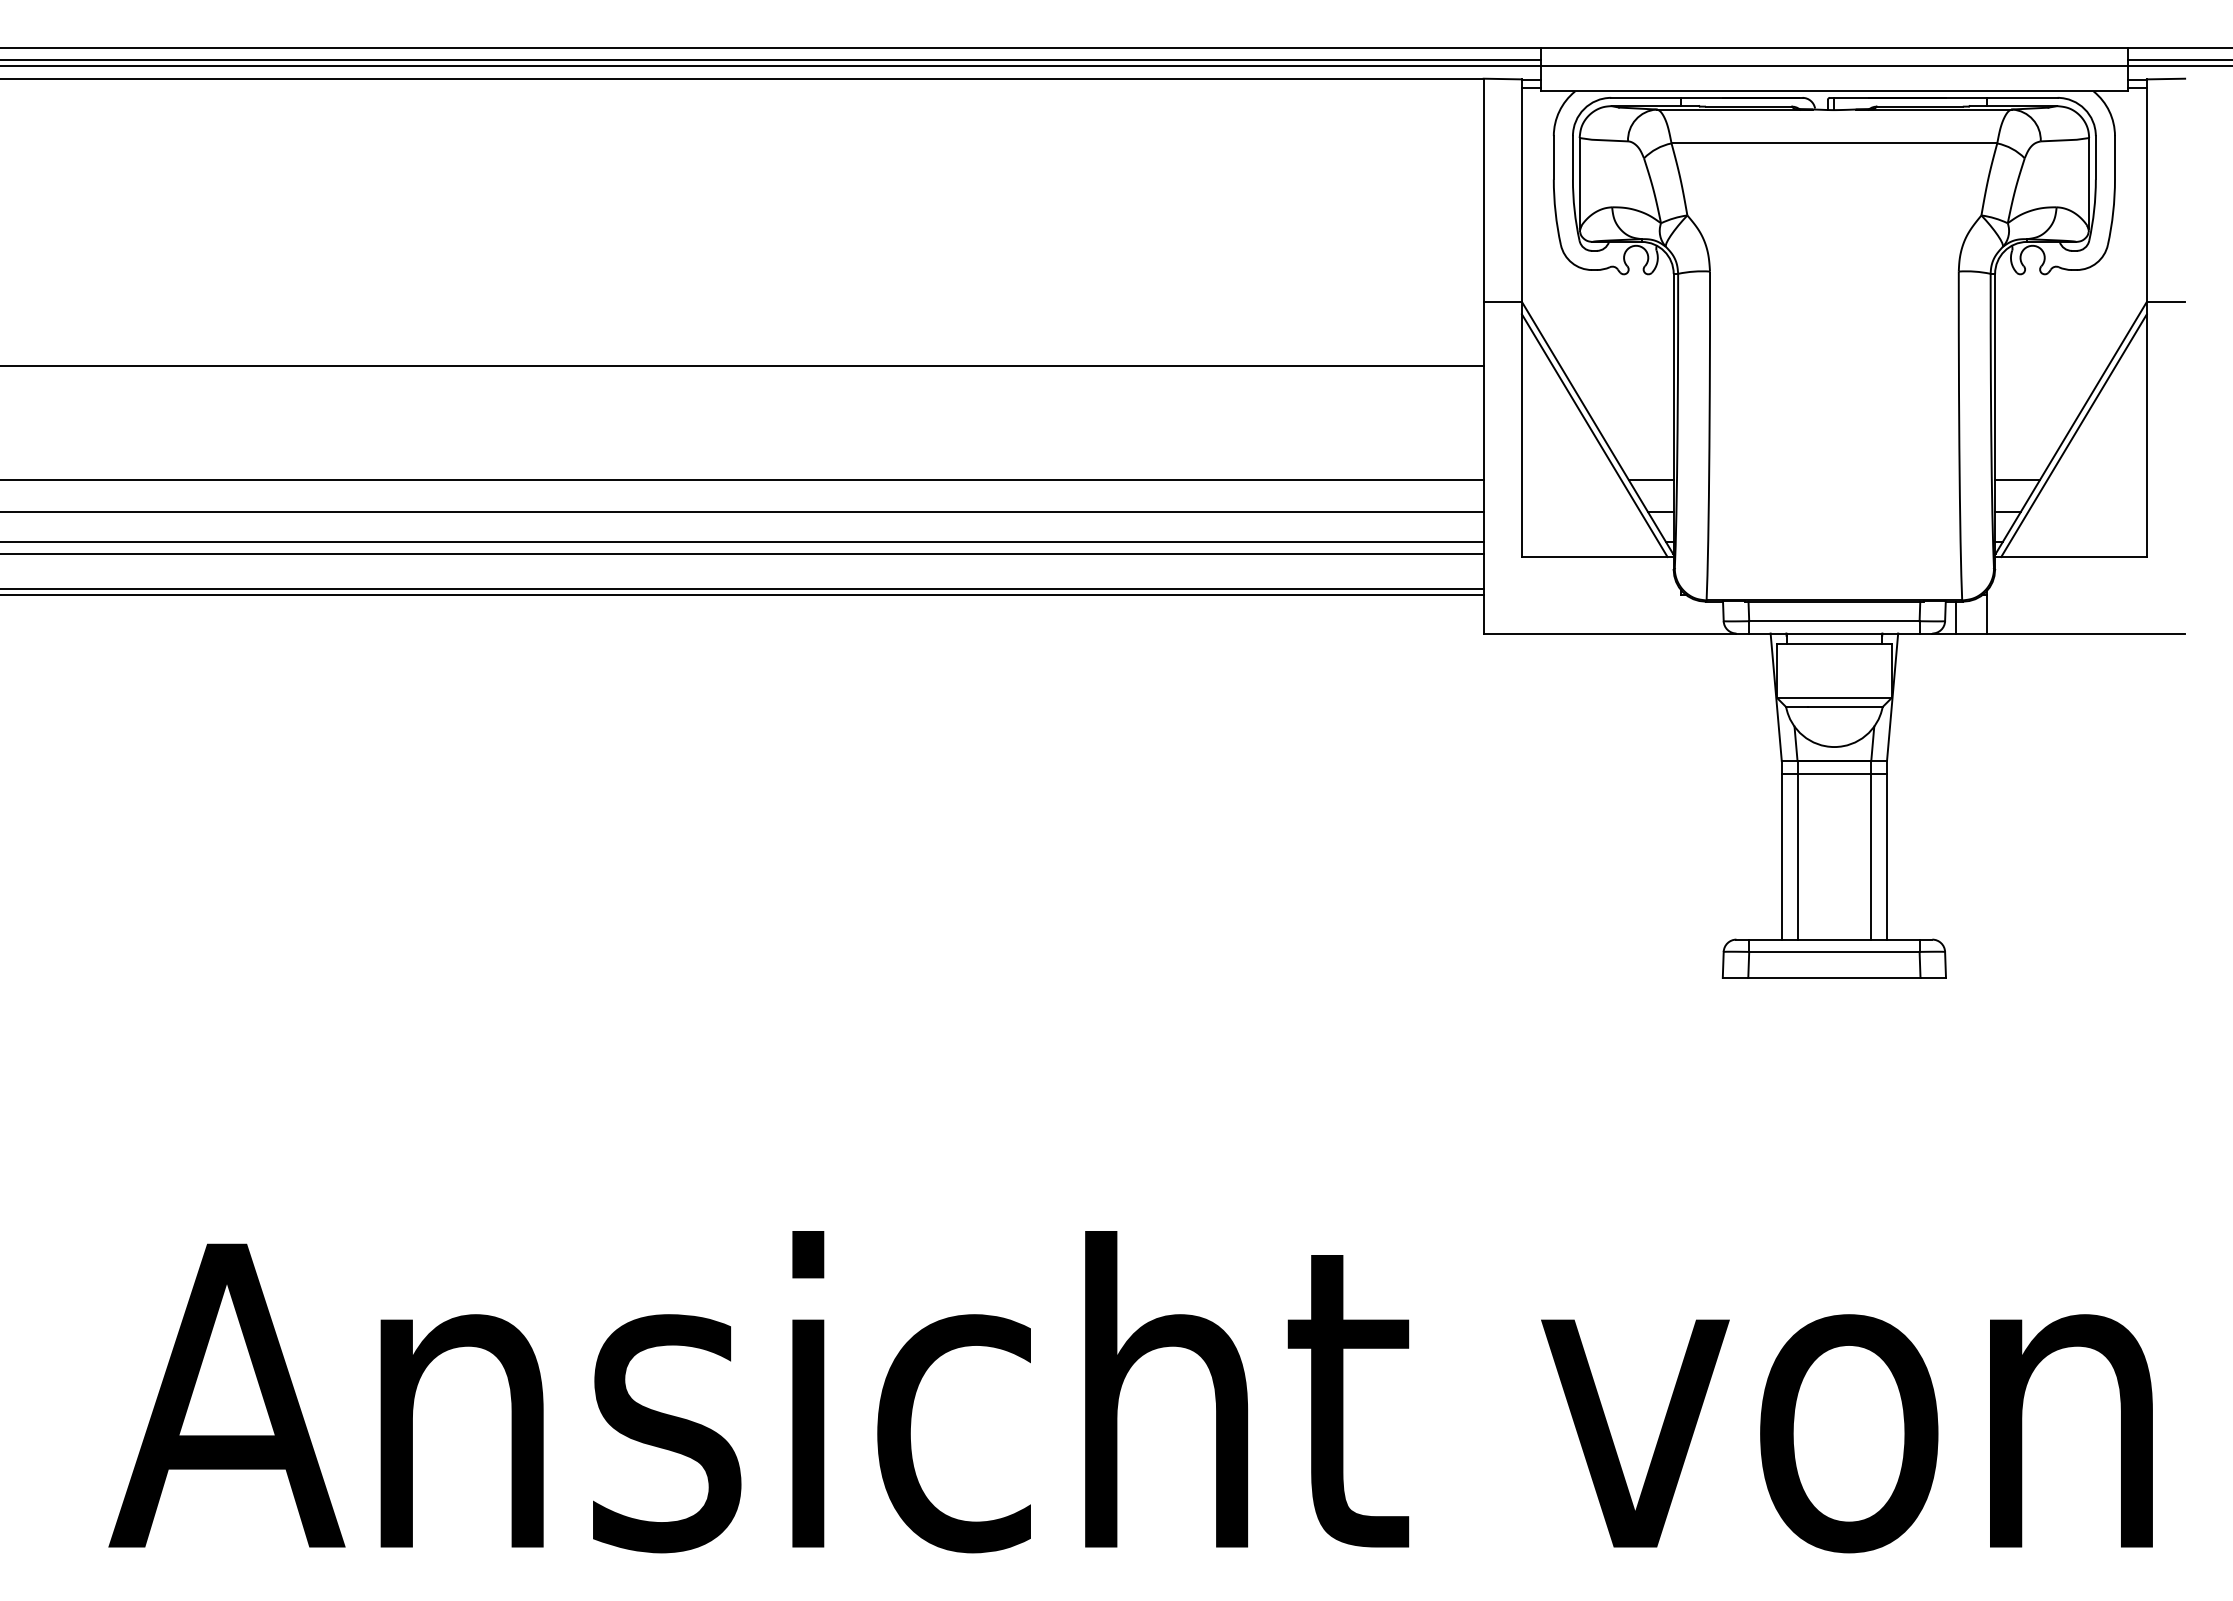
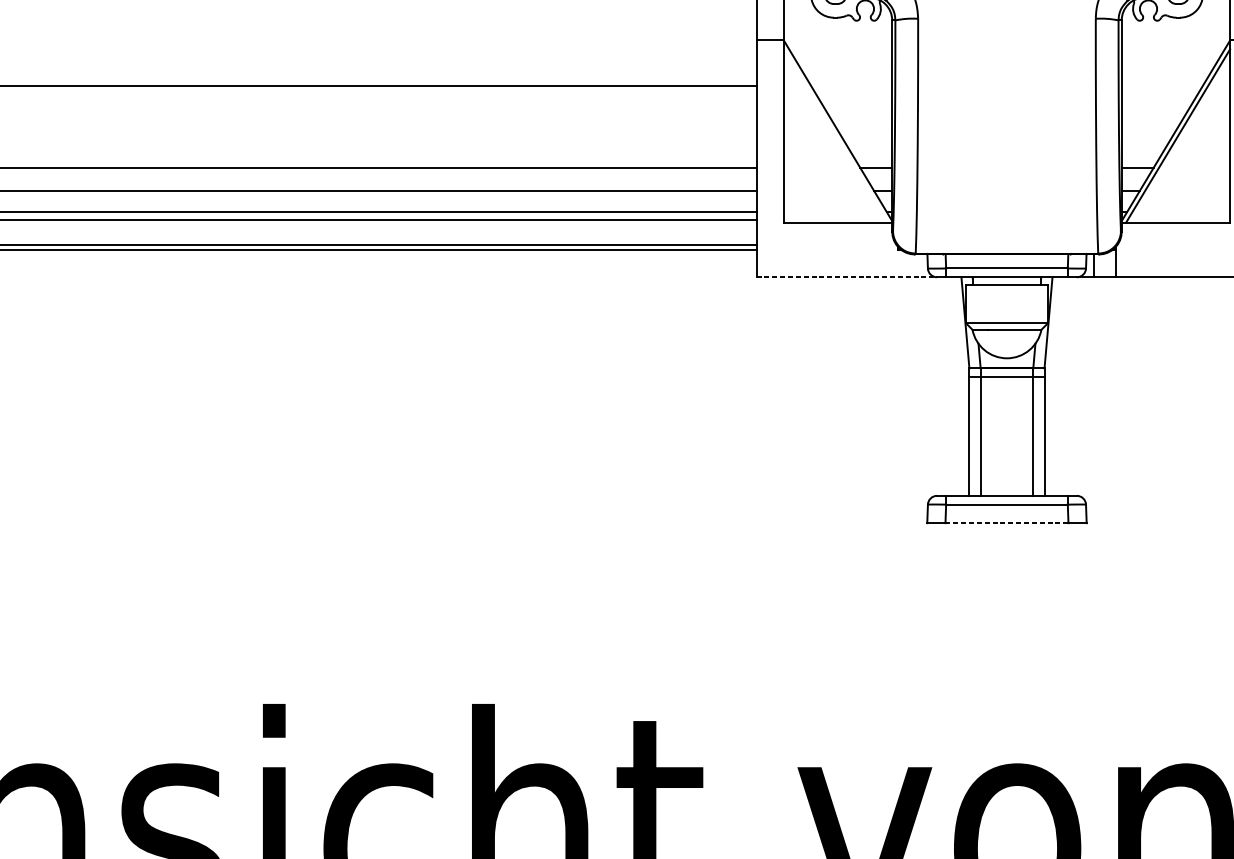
line: (1594, 435) -> (835, 135), removed
line: (1610, 633) -> (847, 277), solid -> dashed
line: (1834, 977) -> (1007, 522), solid -> dashed

